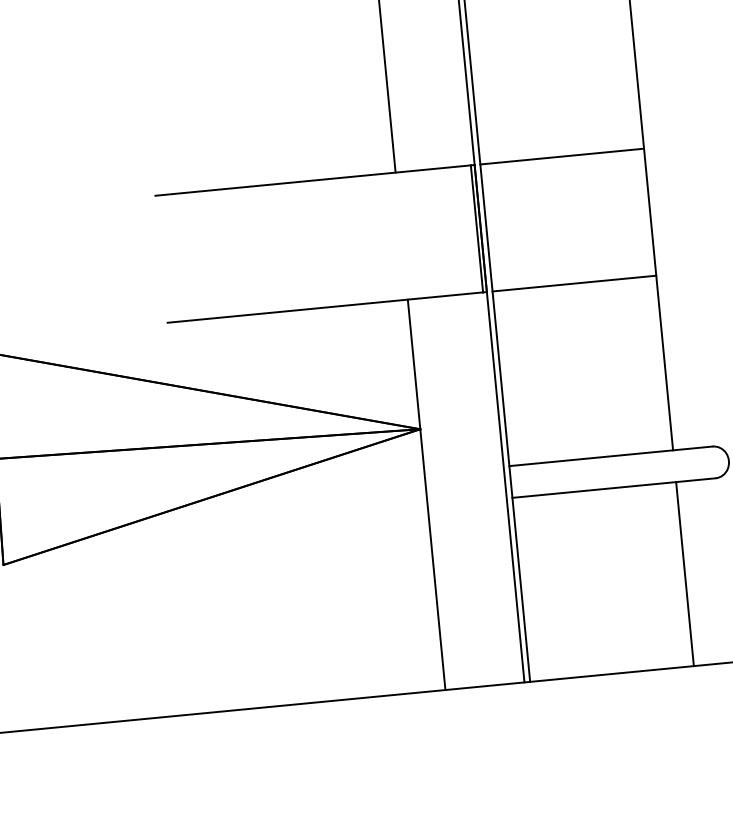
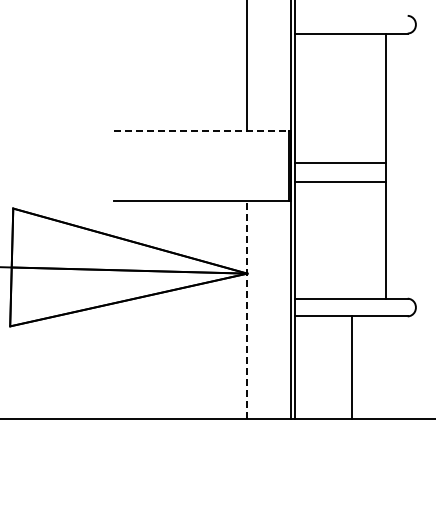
line: (561, 156) -> (339, 162), moved
line: (313, 180) -> (201, 130), solid -> dashed
line: (573, 283) -> (339, 182), moved
line: (426, 495) -> (247, 310), solid -> dashed
line: (684, 573) -> (351, 367), moved

